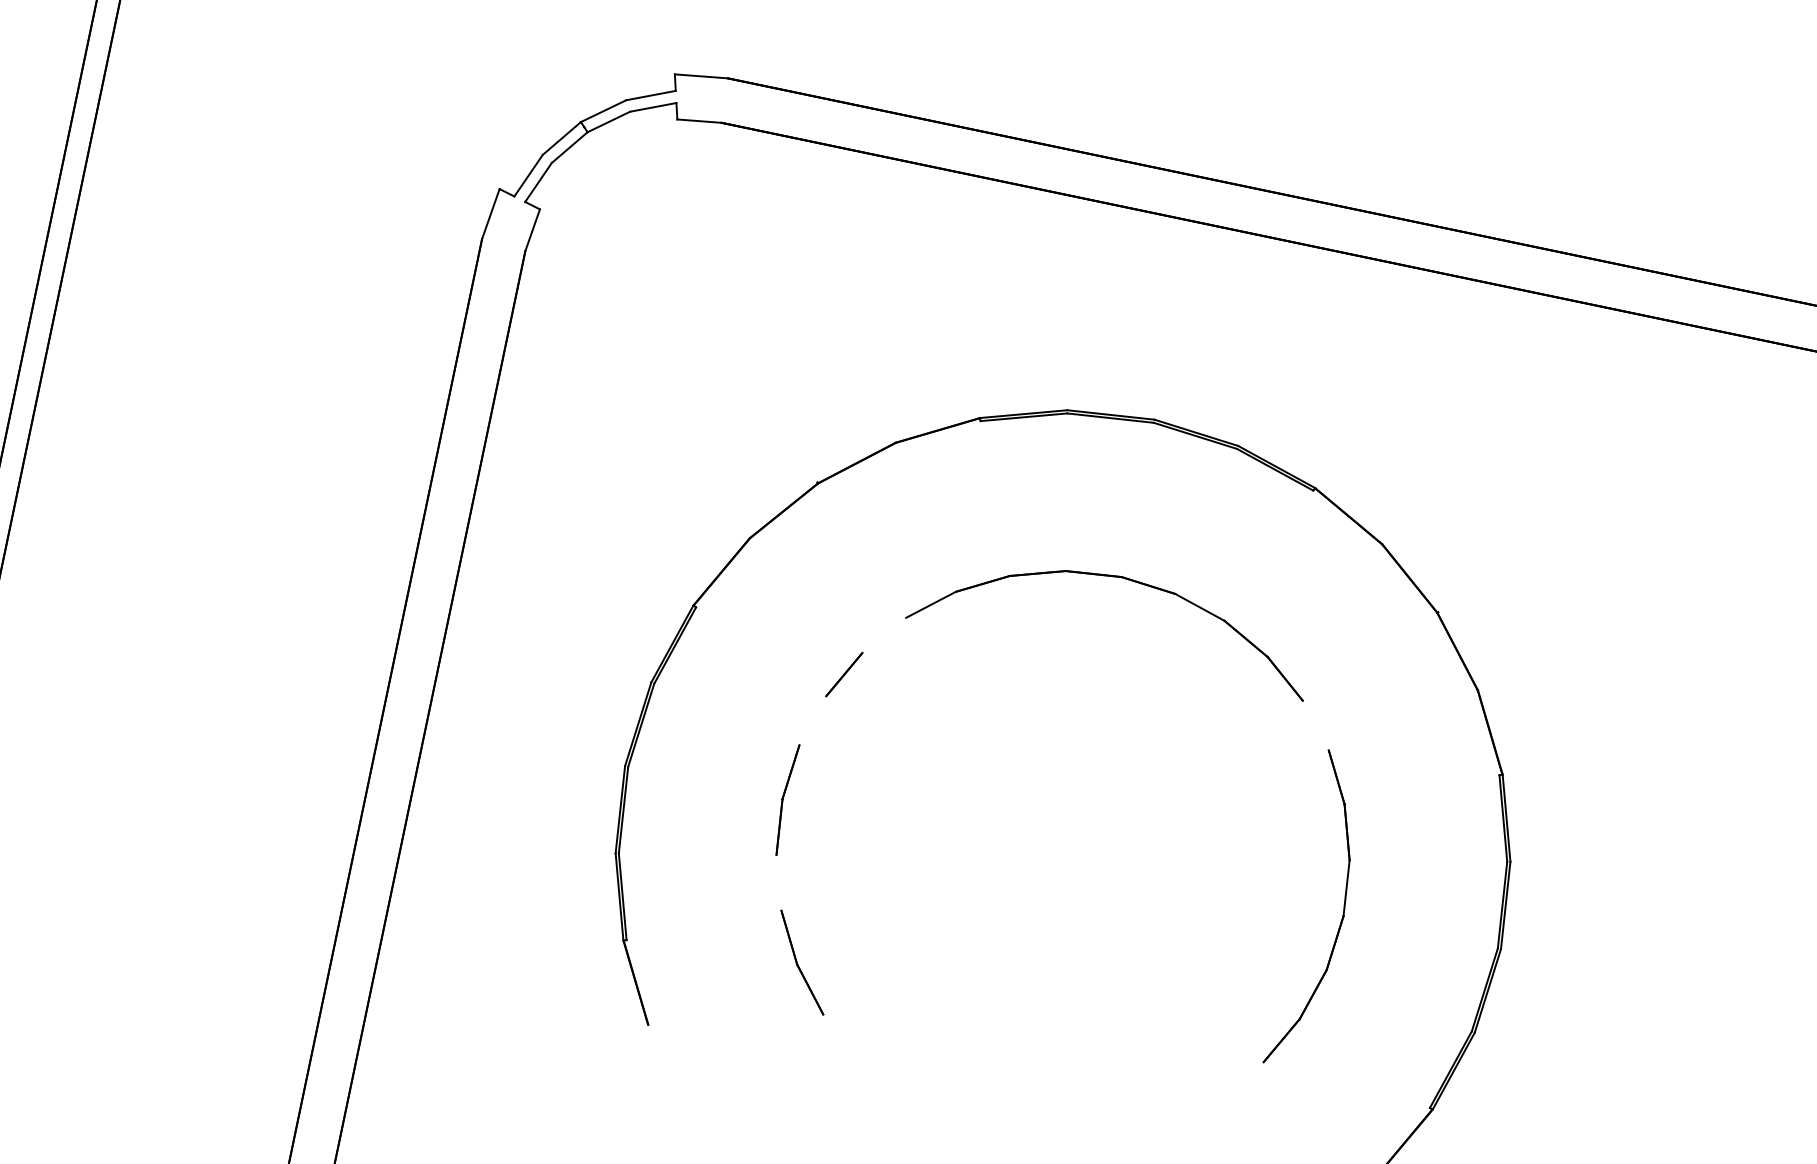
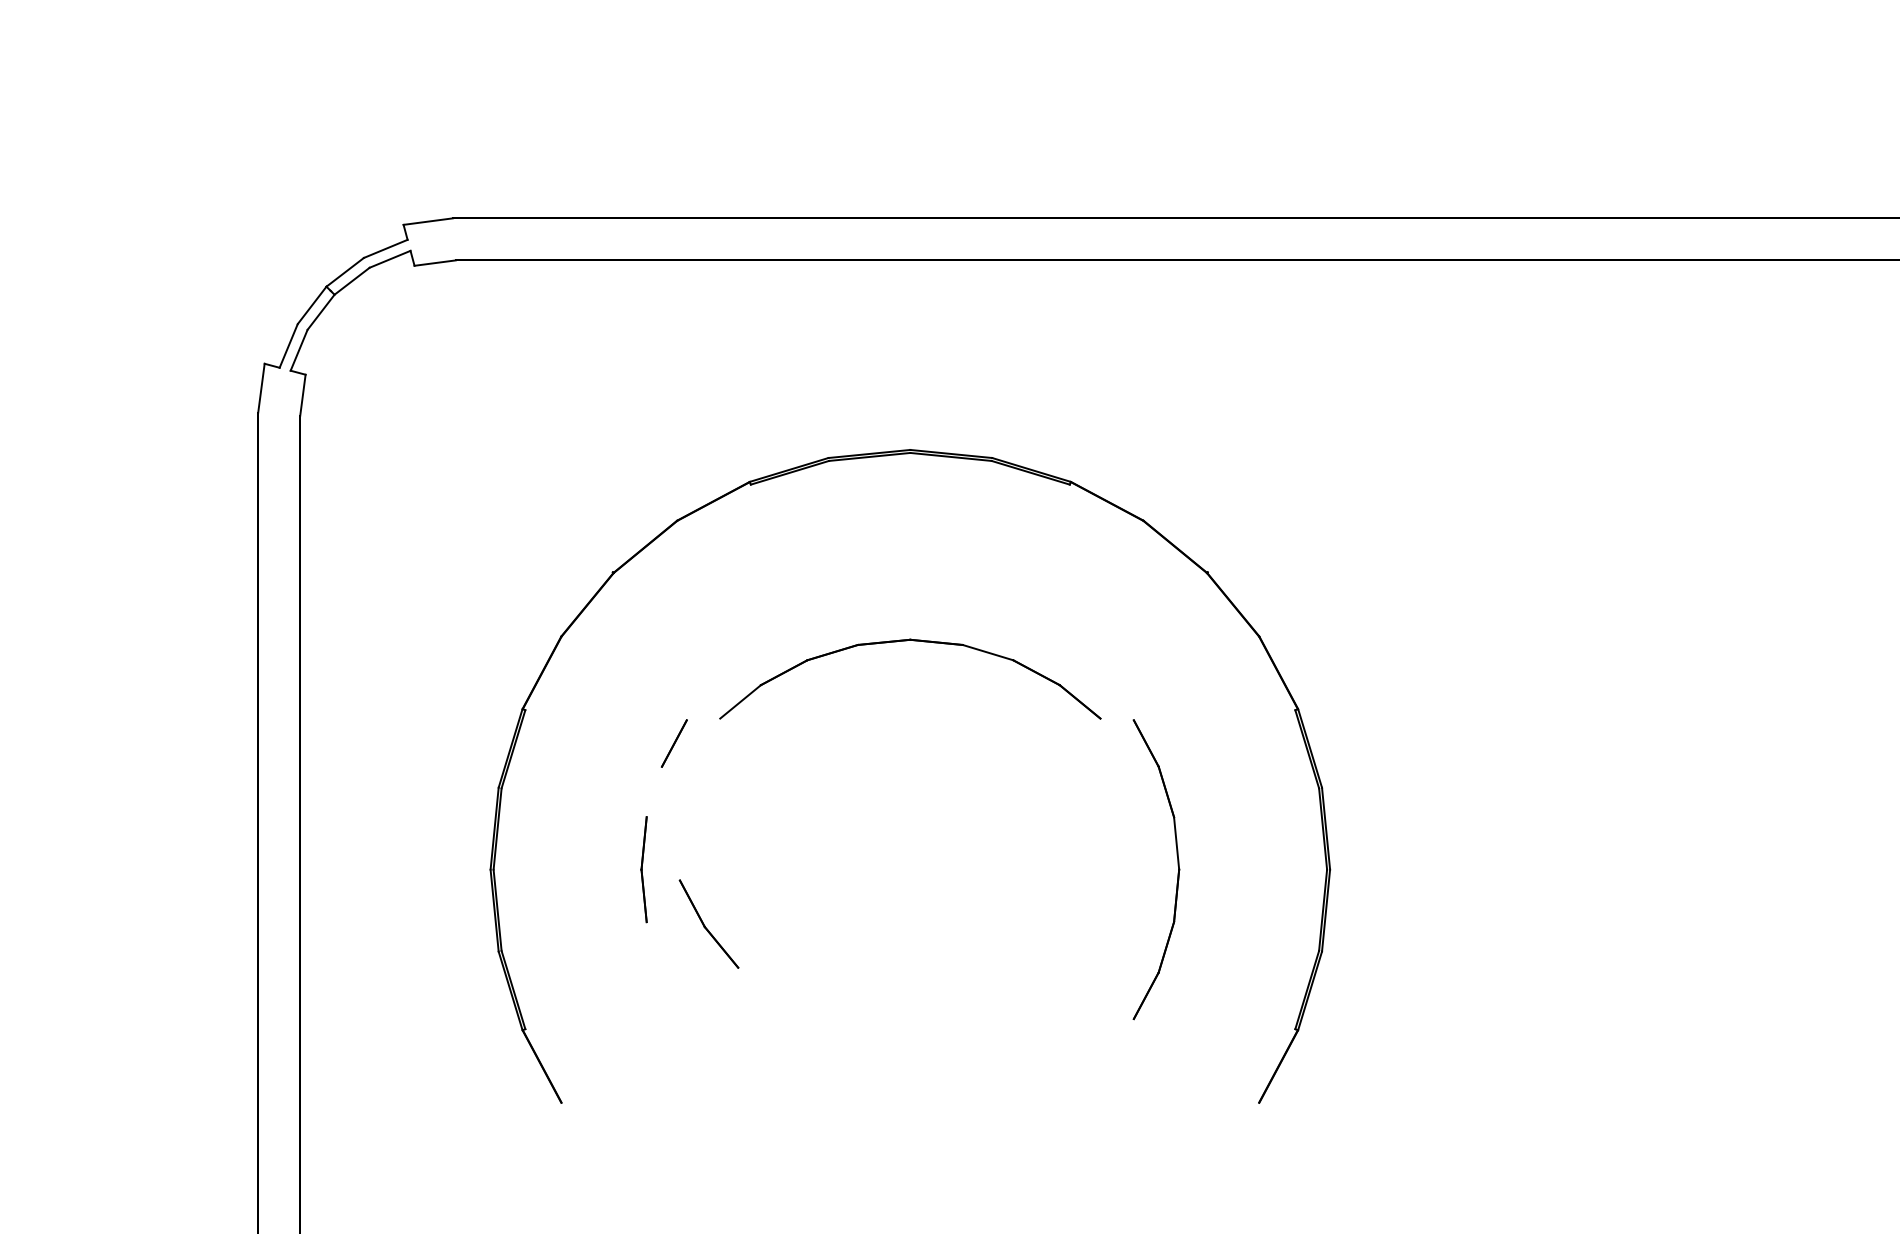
part: (1124, 579) -> (913, 641), moved
part: (801, 961) -> (708, 923), moved

